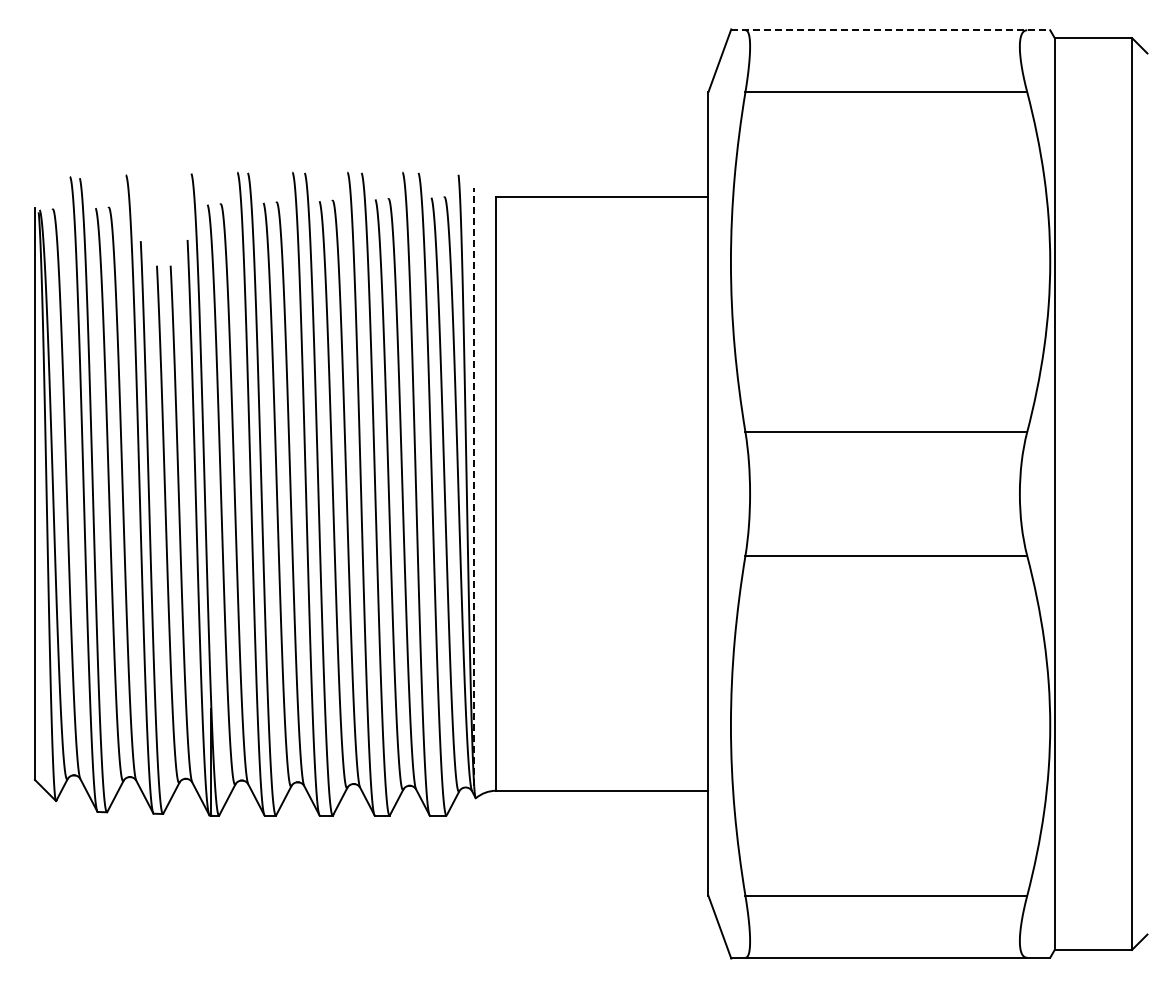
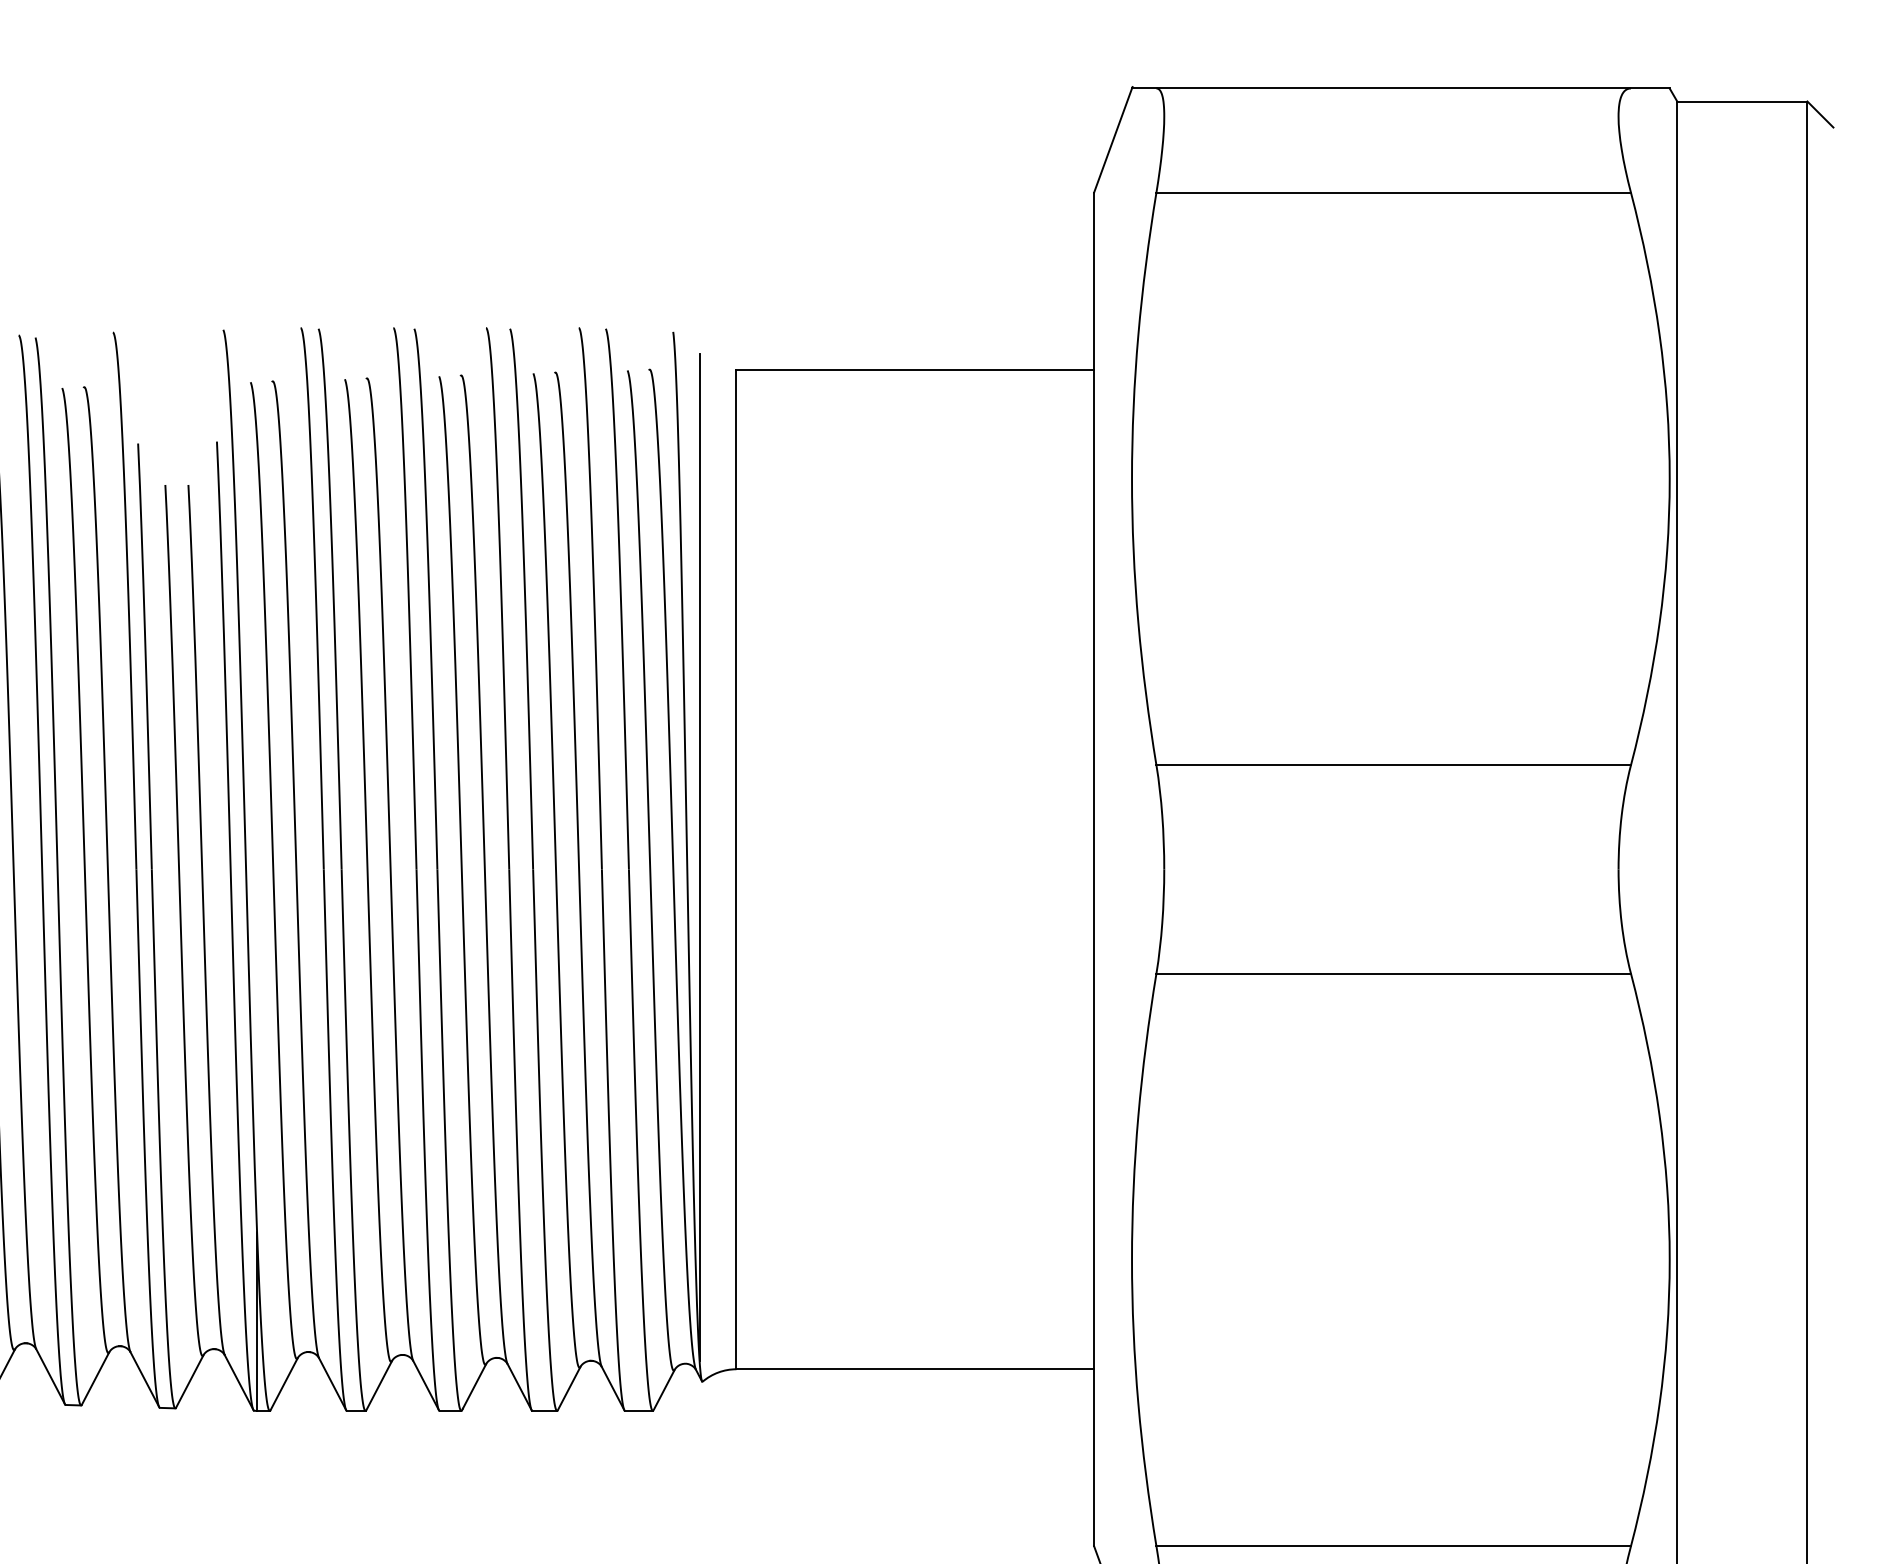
line: (890, 30) -> (1400, 88), dashed -> solid
line: (474, 487) -> (700, 858), dashed -> solid

